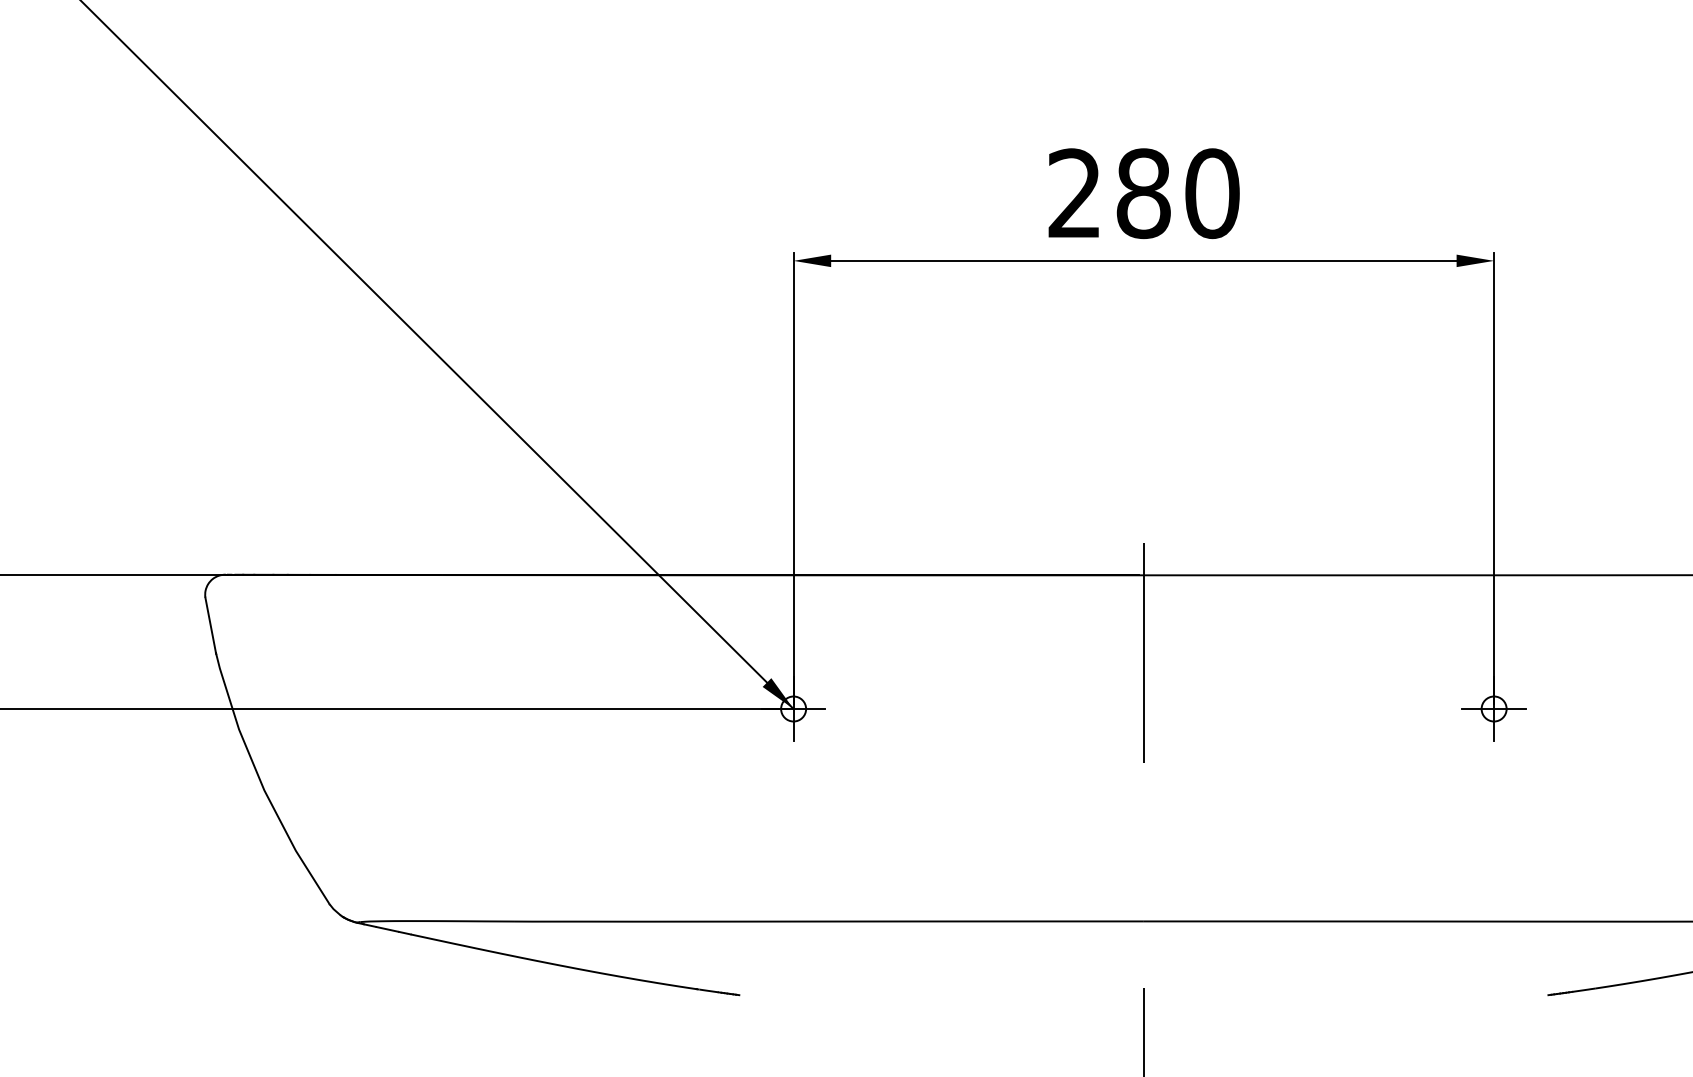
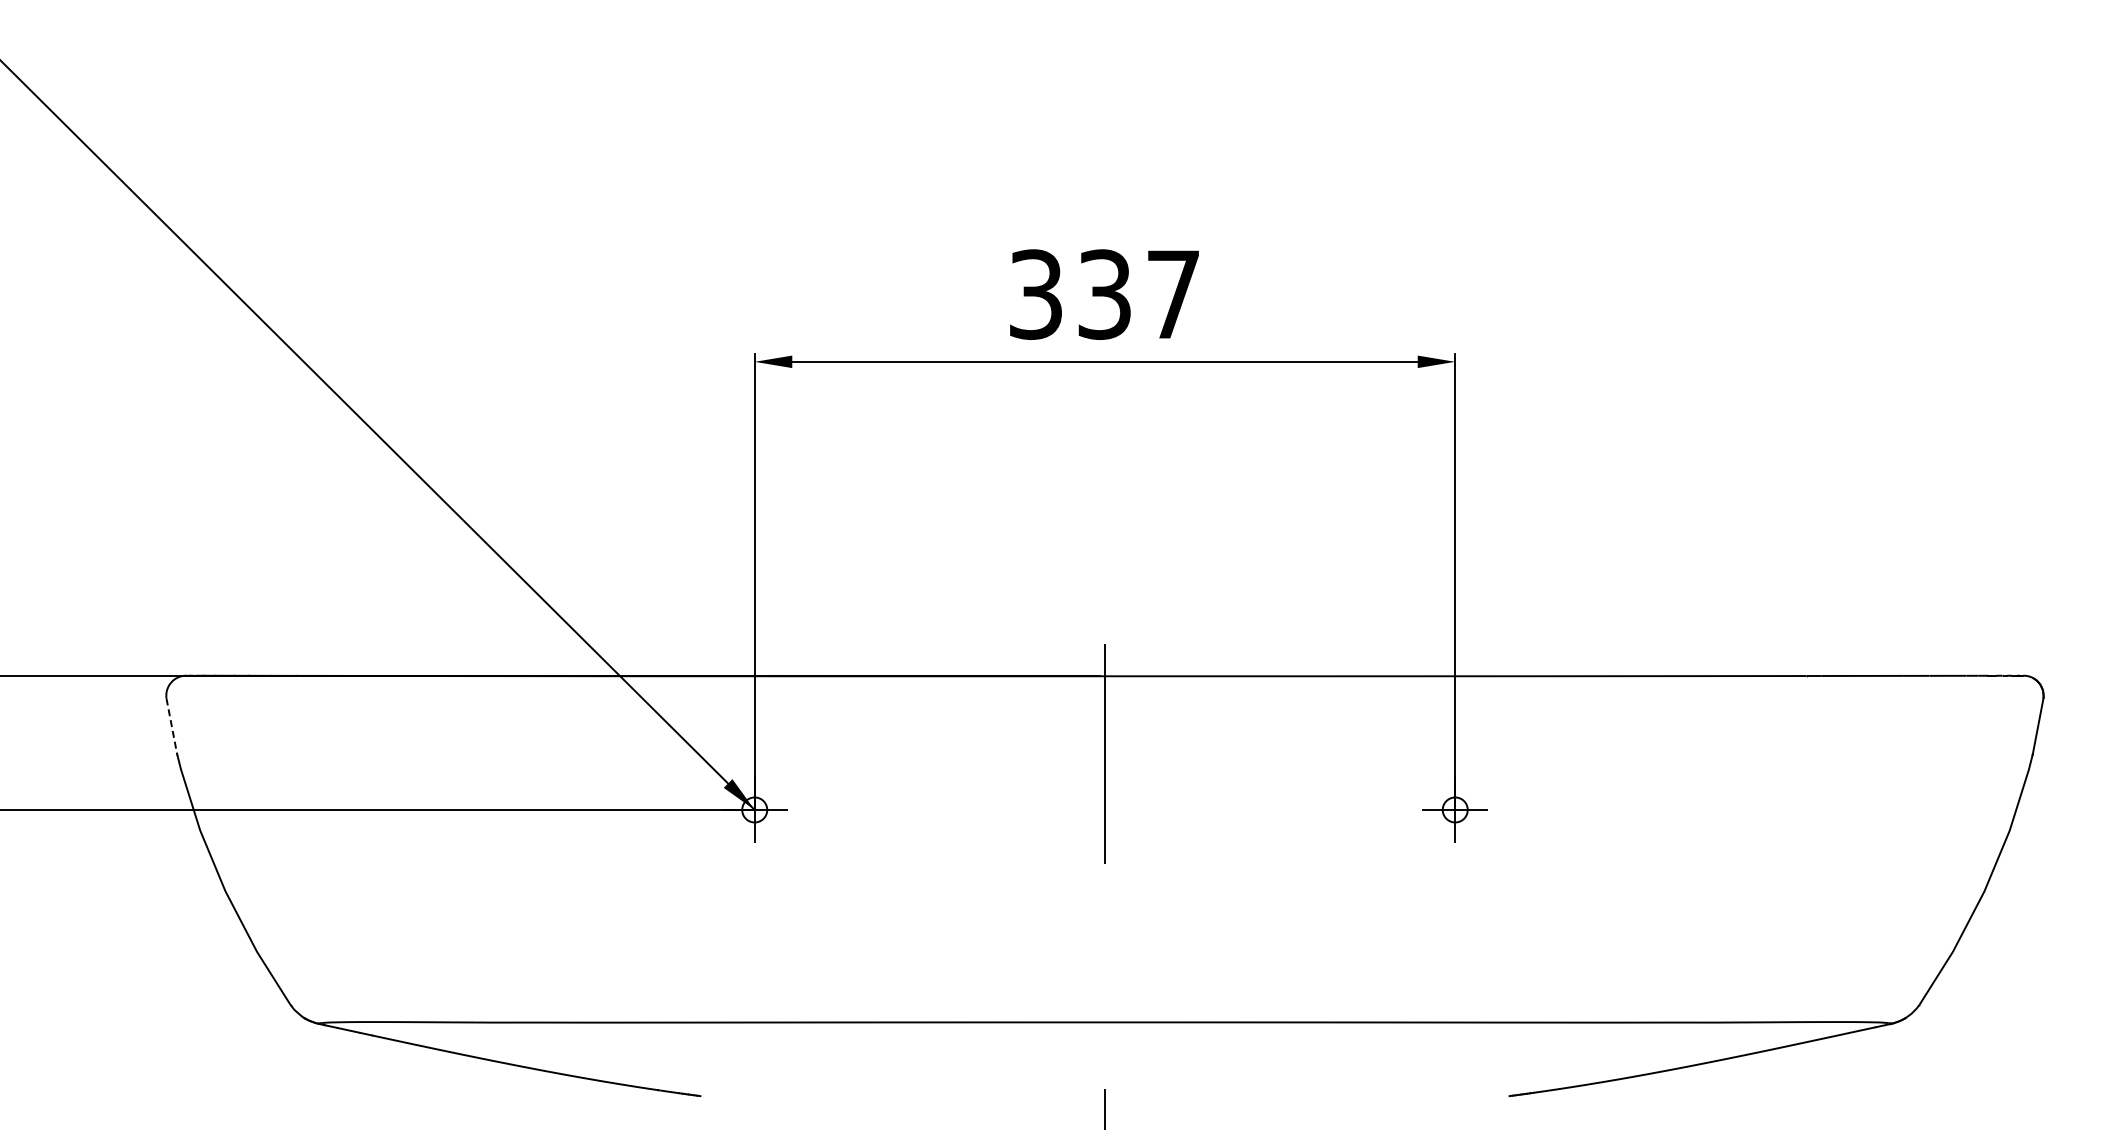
text: (1143, 193) -> (1104, 294), 280 -> 337
line: (210, 625) -> (171, 726), solid -> dashed

